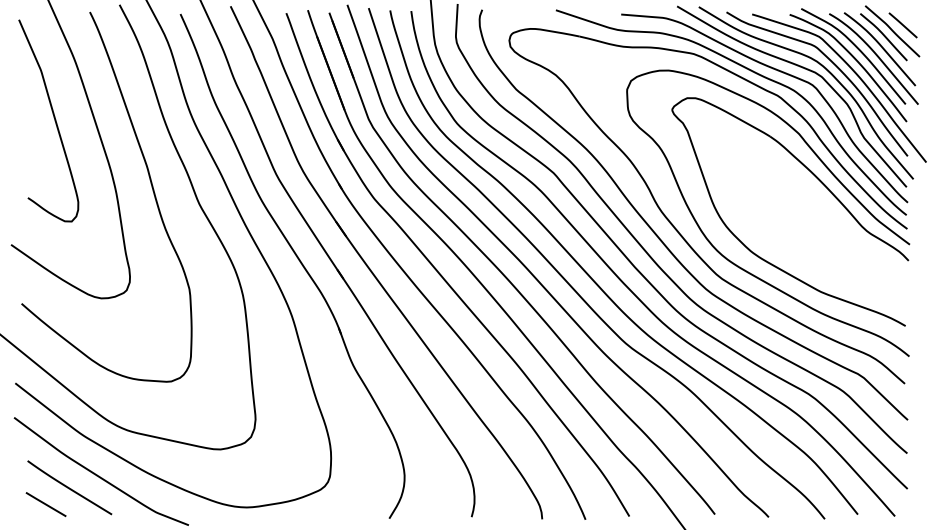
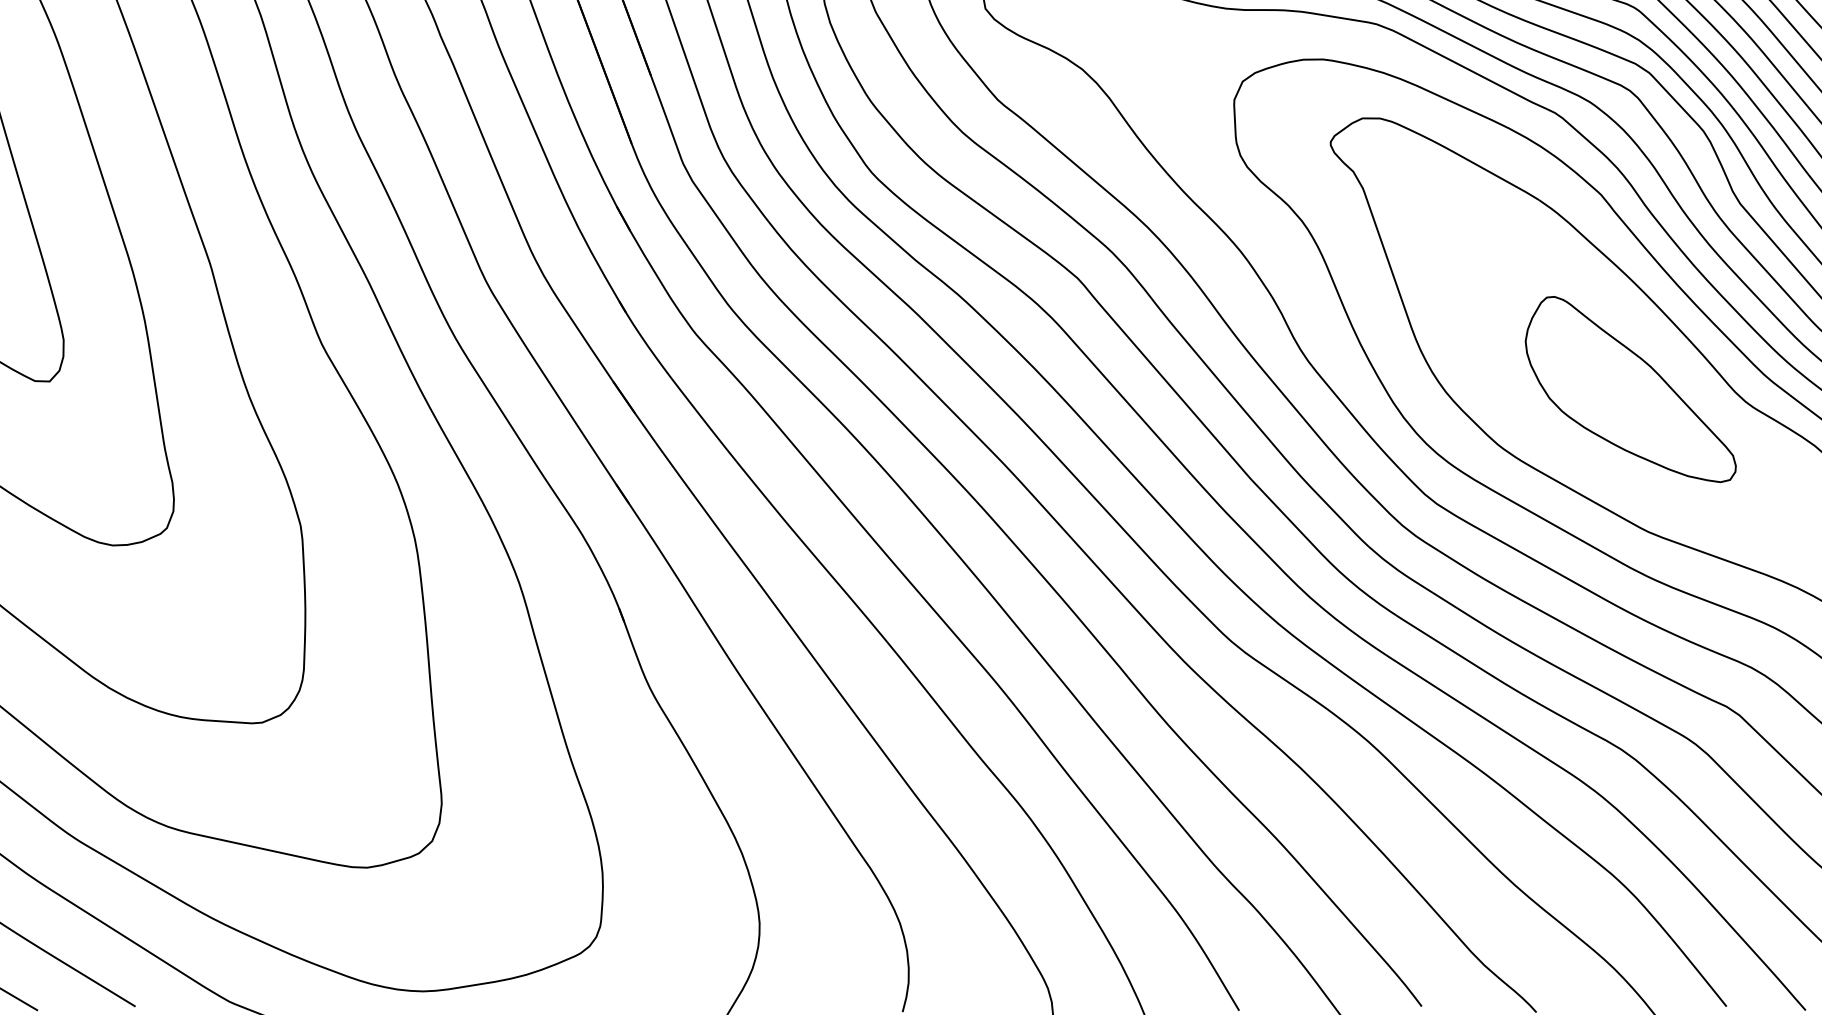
part: (812, 225) -> (1629, 389), added

